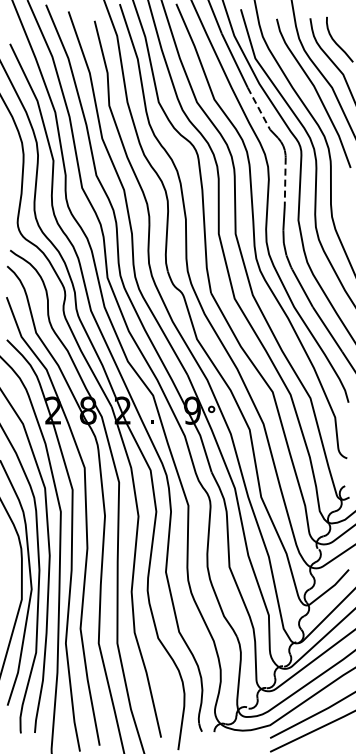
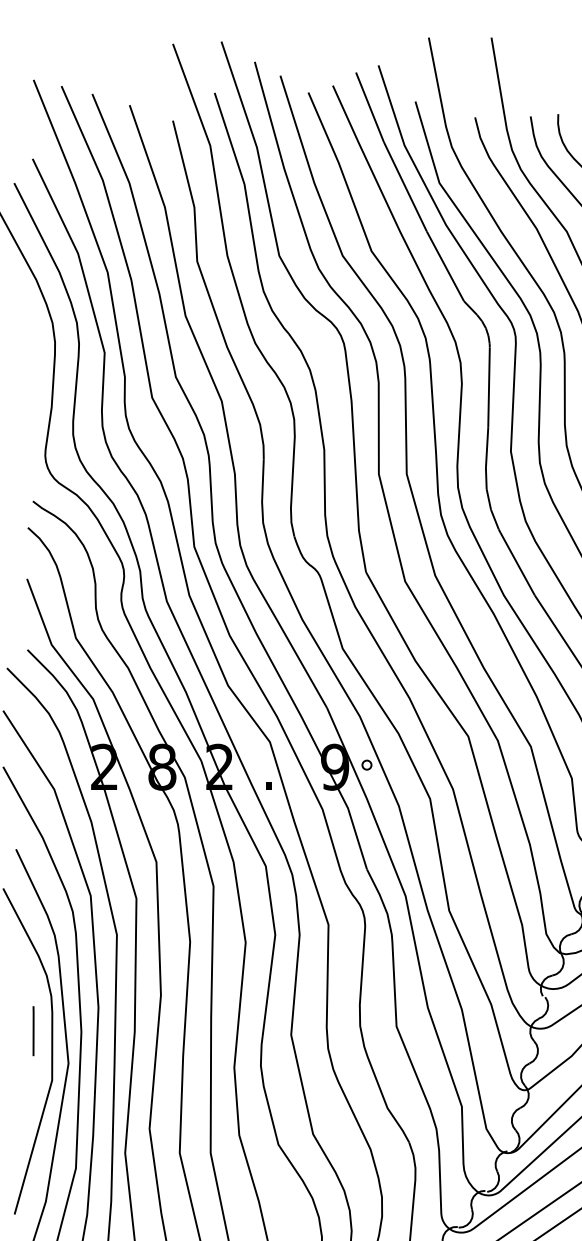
line: (258, 108) -> (444, 266), dashed -> solid
line: (285, 182) -> (489, 388), dashed -> solid
line: (10, 569) -> (33, 1030), added

